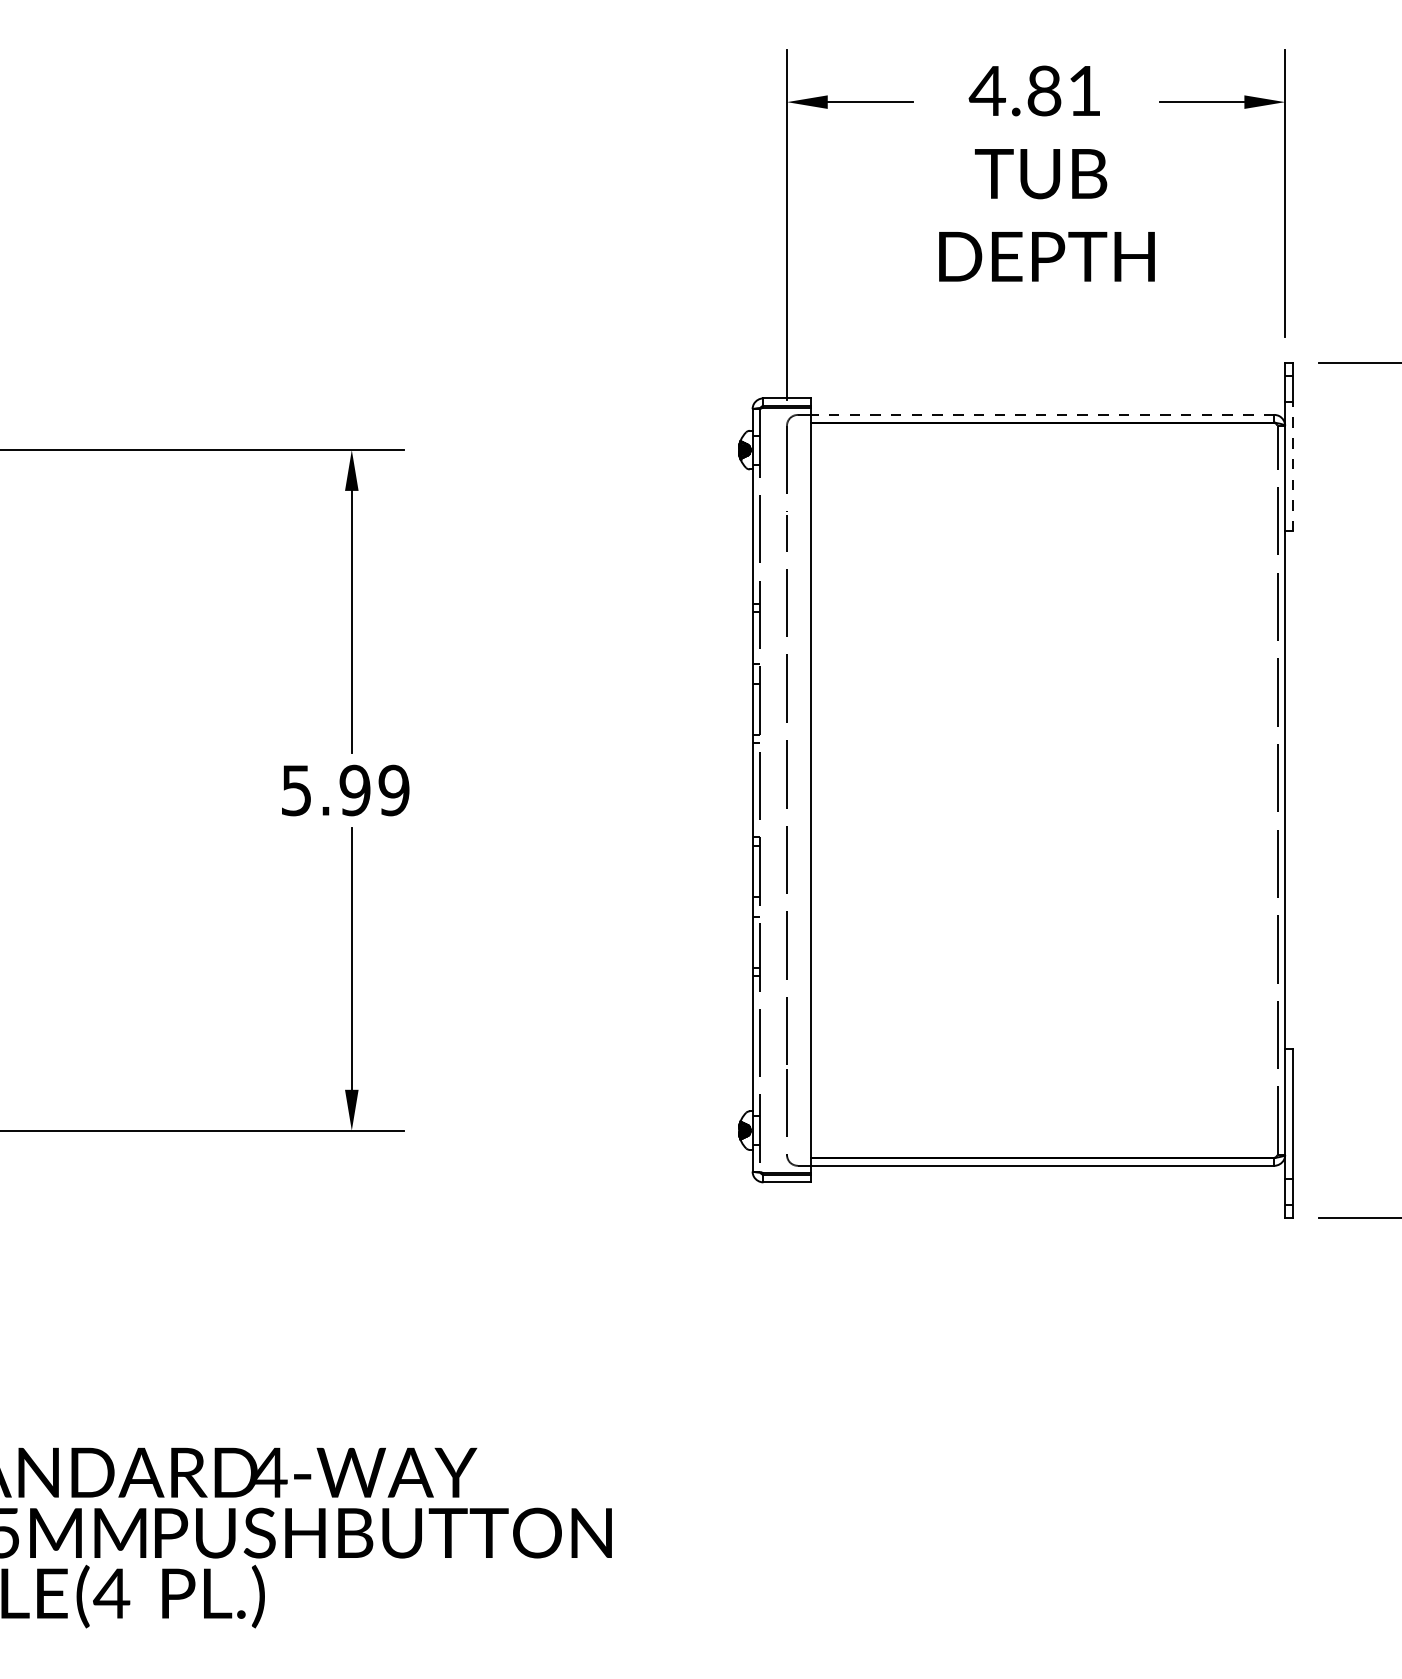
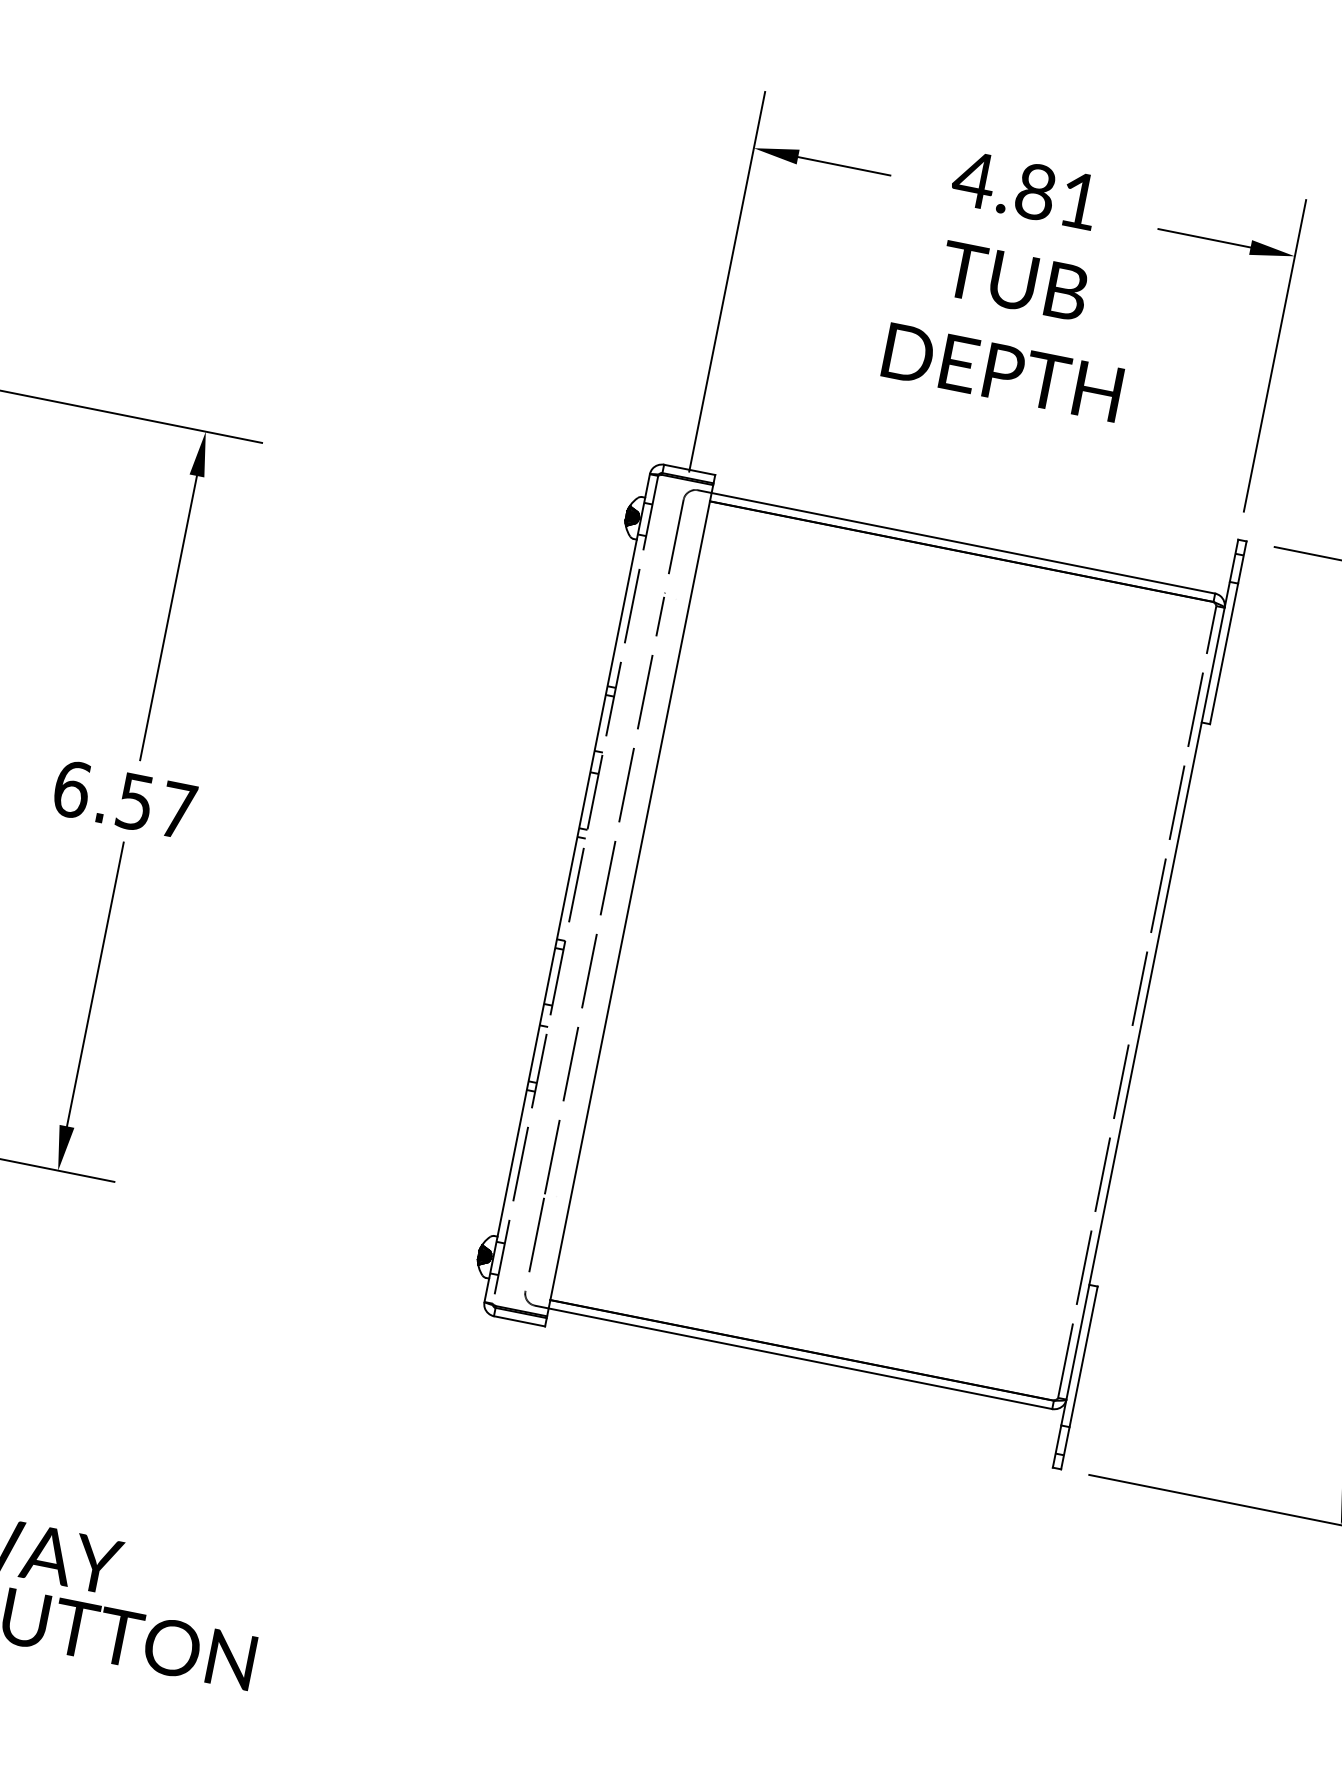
line: (1042, 414) -> (963, 542), dashed -> solid
line: (1292, 466) -> (1223, 653), dashed -> solid
text: (345, 790) -> (125, 799), 5.99 -> 6.57

